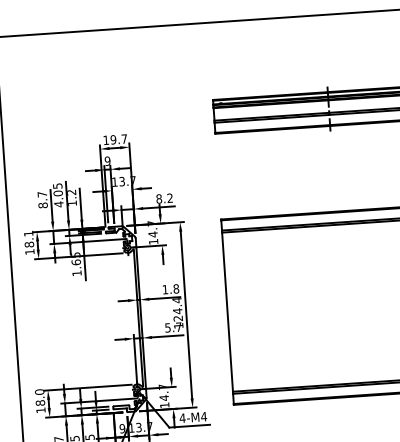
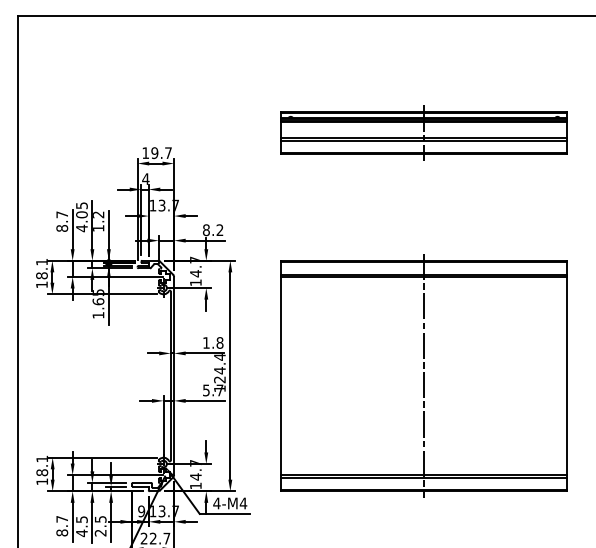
text: (107, 160) -> (145, 178), 9 -> 4
line: (342, 303) -> (424, 375), added
text: (39, 391) -> (42, 458), 18.0 -> 18.1

